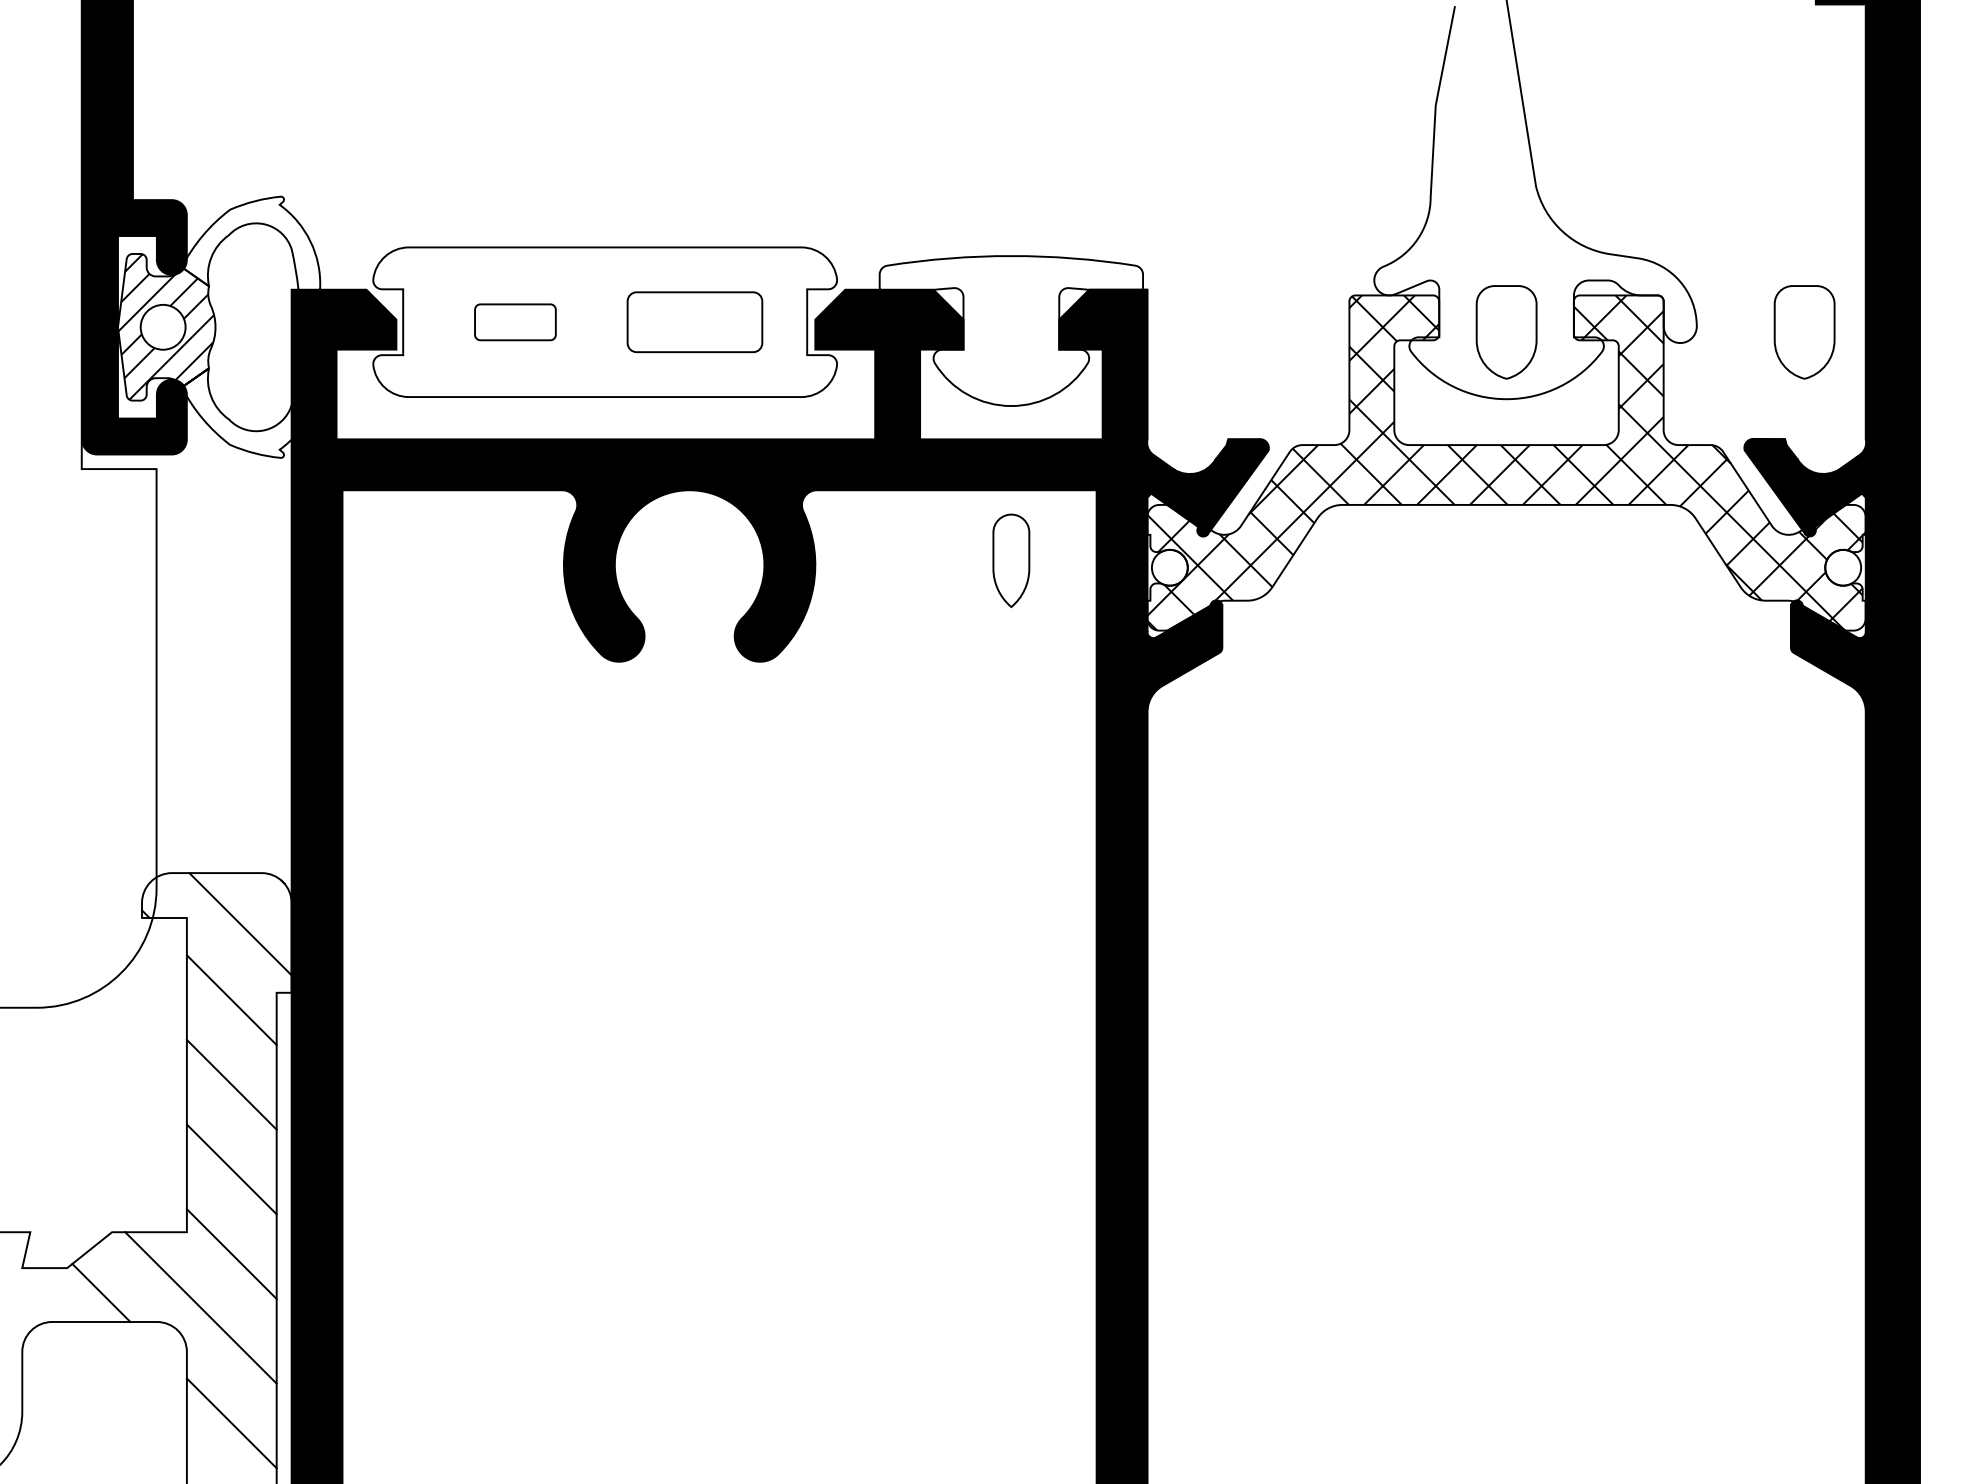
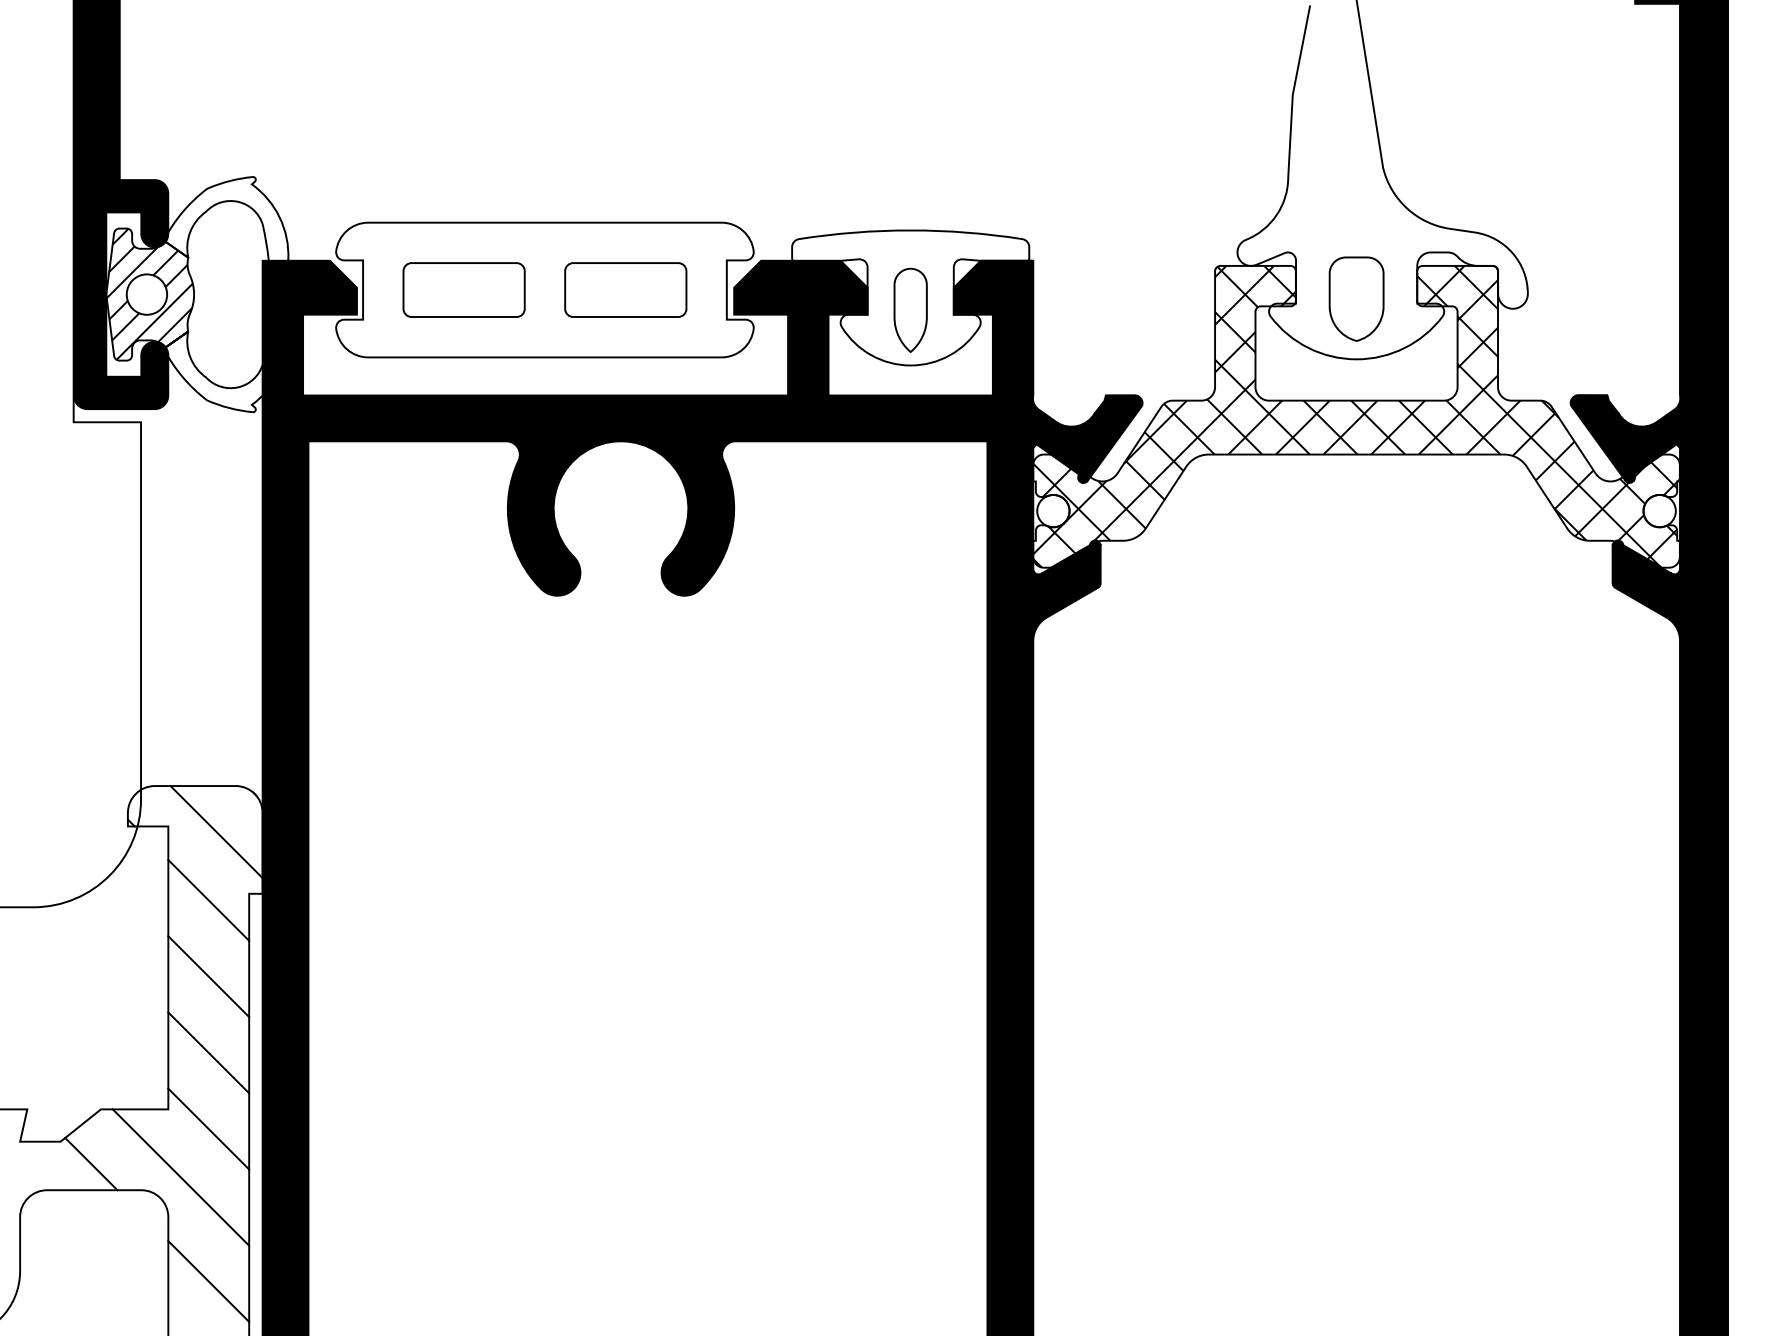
part: (515, 322) -> (464, 290), size x1.67
part: (1804, 332) -> (1624, 299), removed
part: (1011, 560) -> (910, 310), moved

